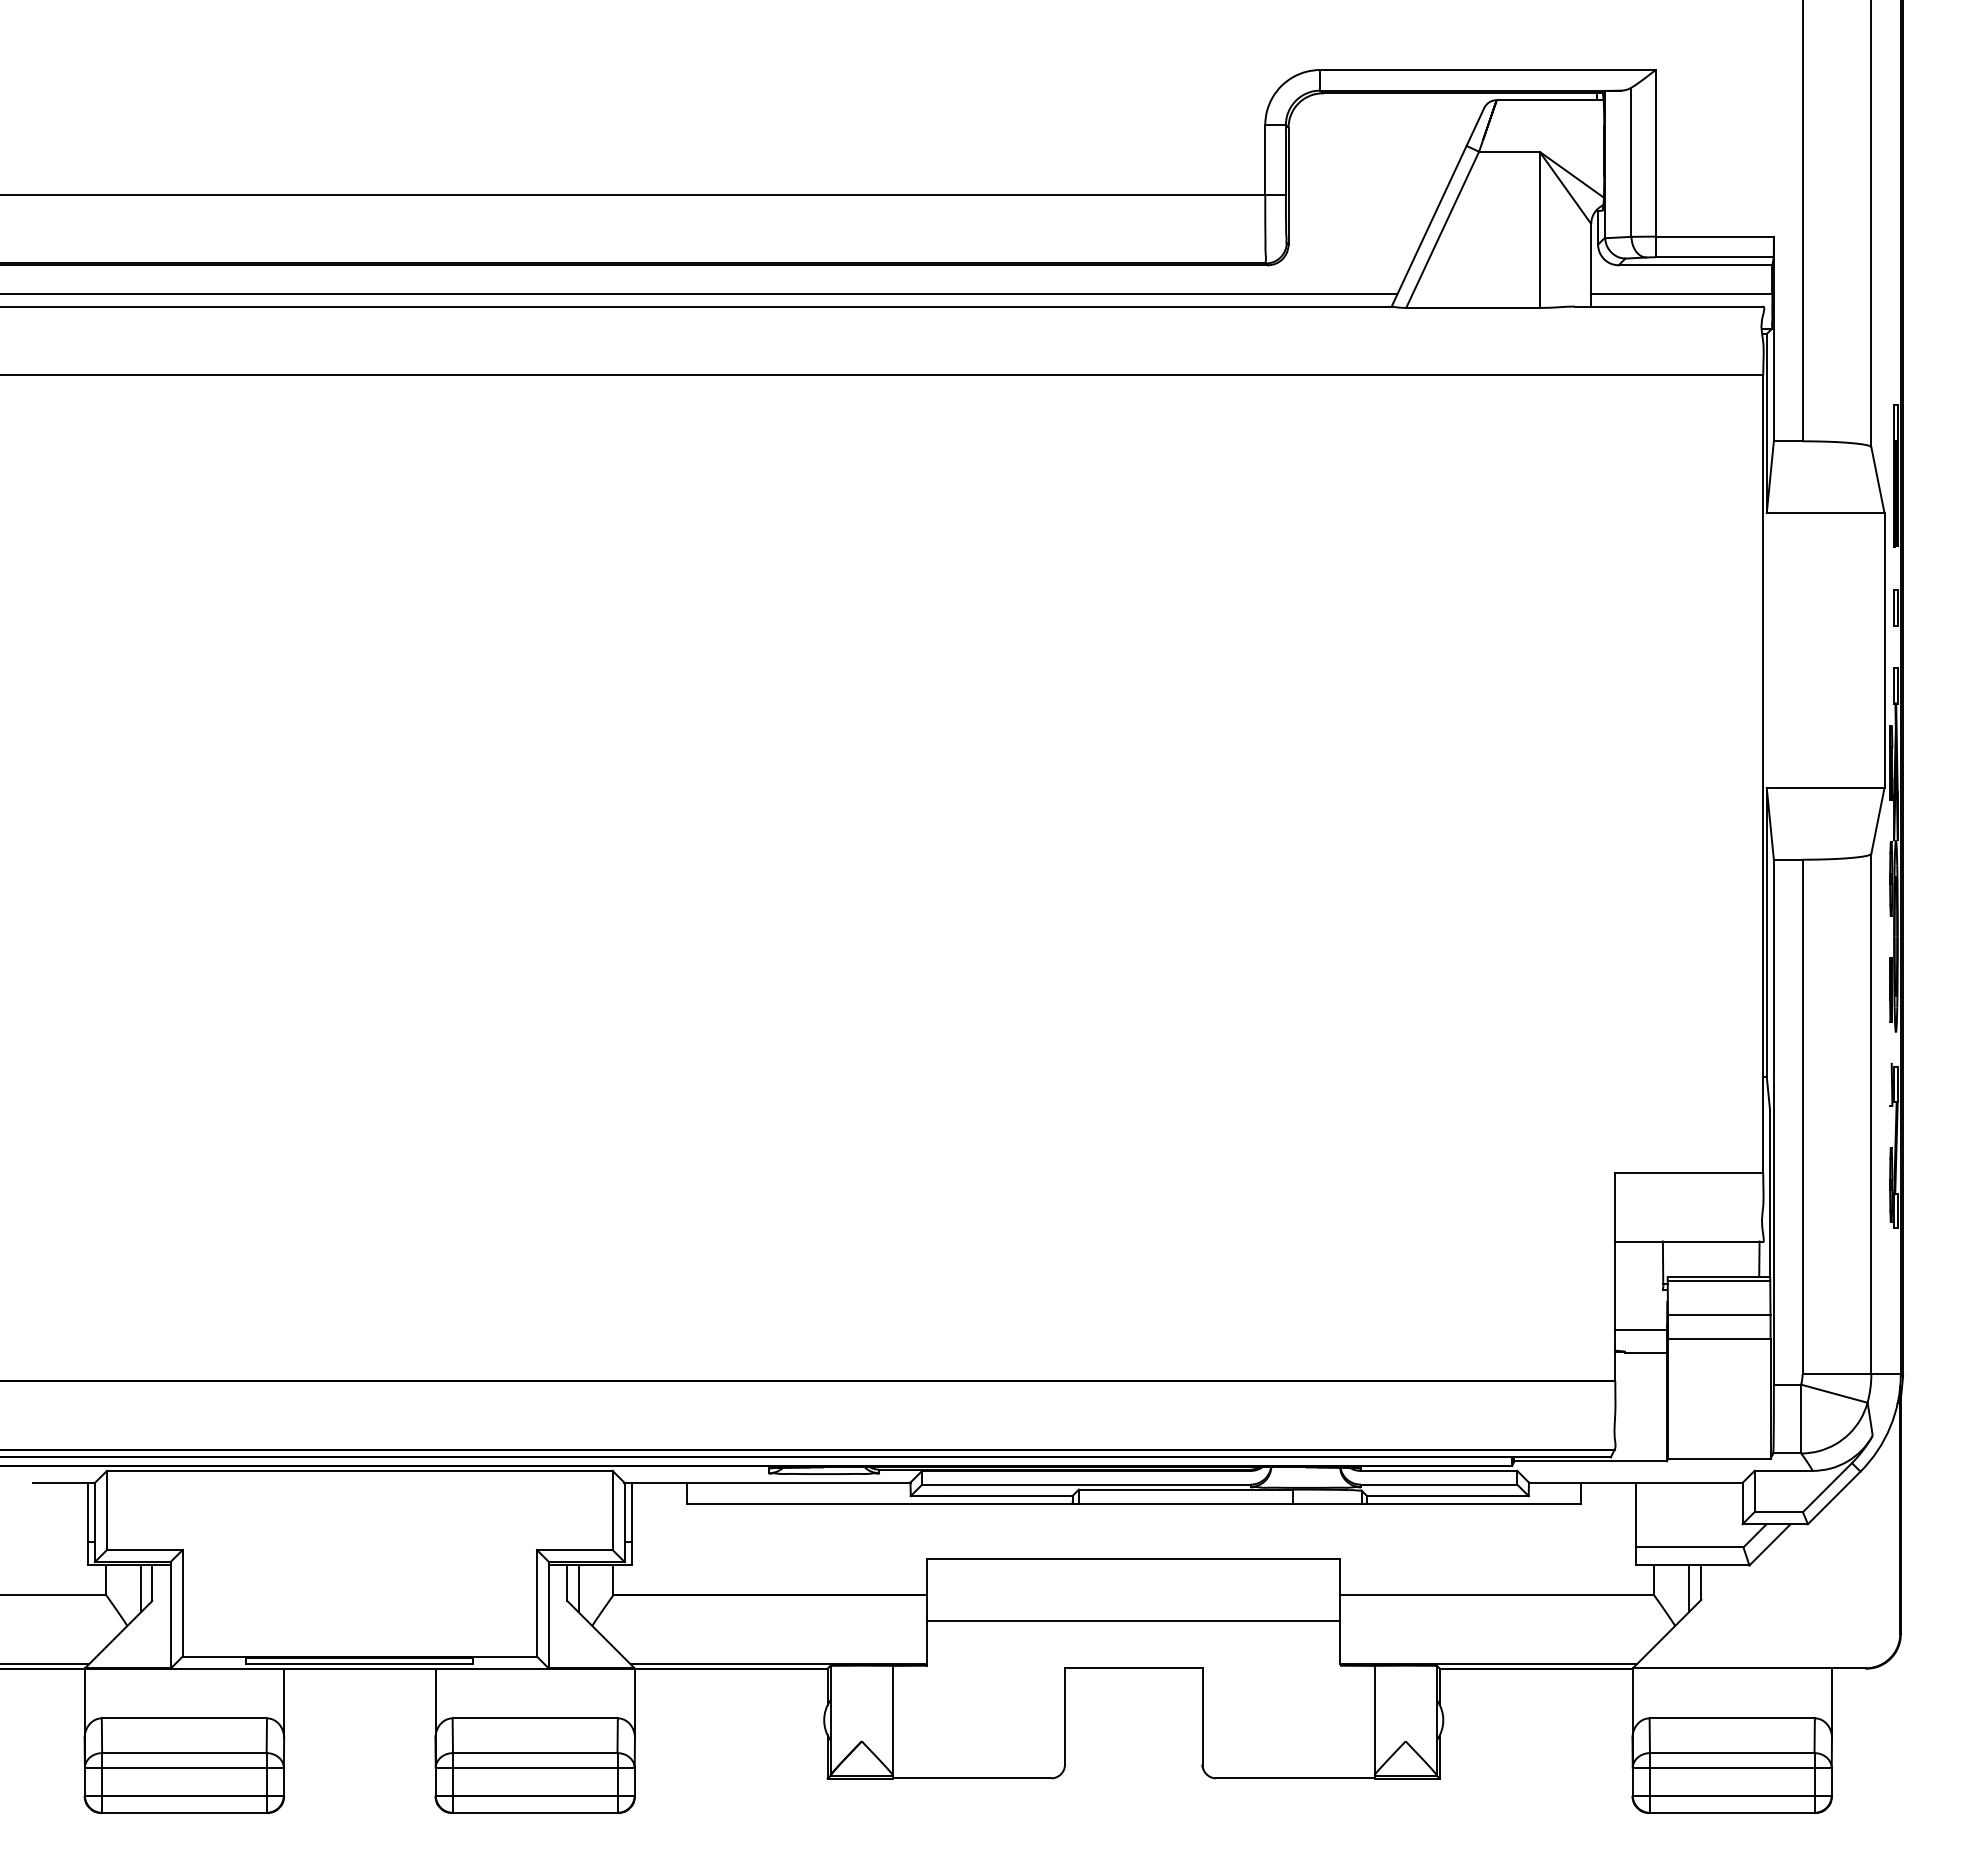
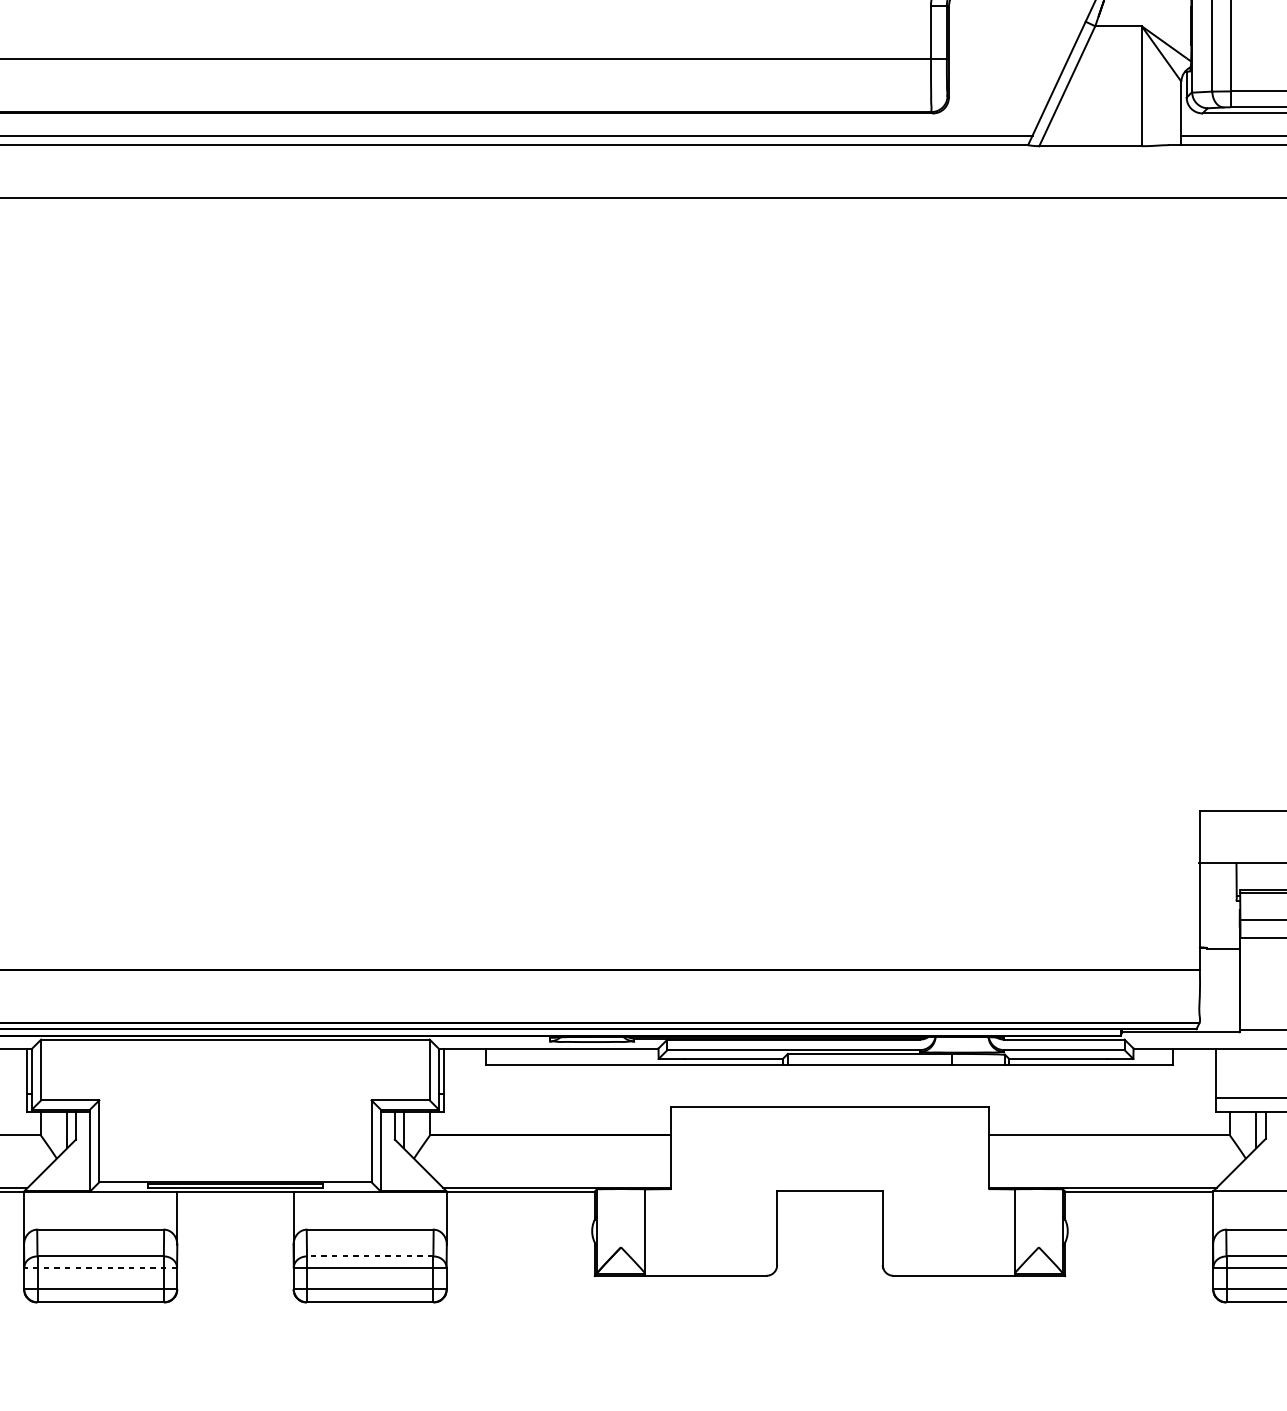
line: (1641, 1329) -> (1220, 930), removed
line: (1133, 1620) -> (829, 1154), removed
line: (534, 1753) -> (369, 1256), solid -> dashed
line: (183, 1768) -> (99, 1268), solid -> dashed

